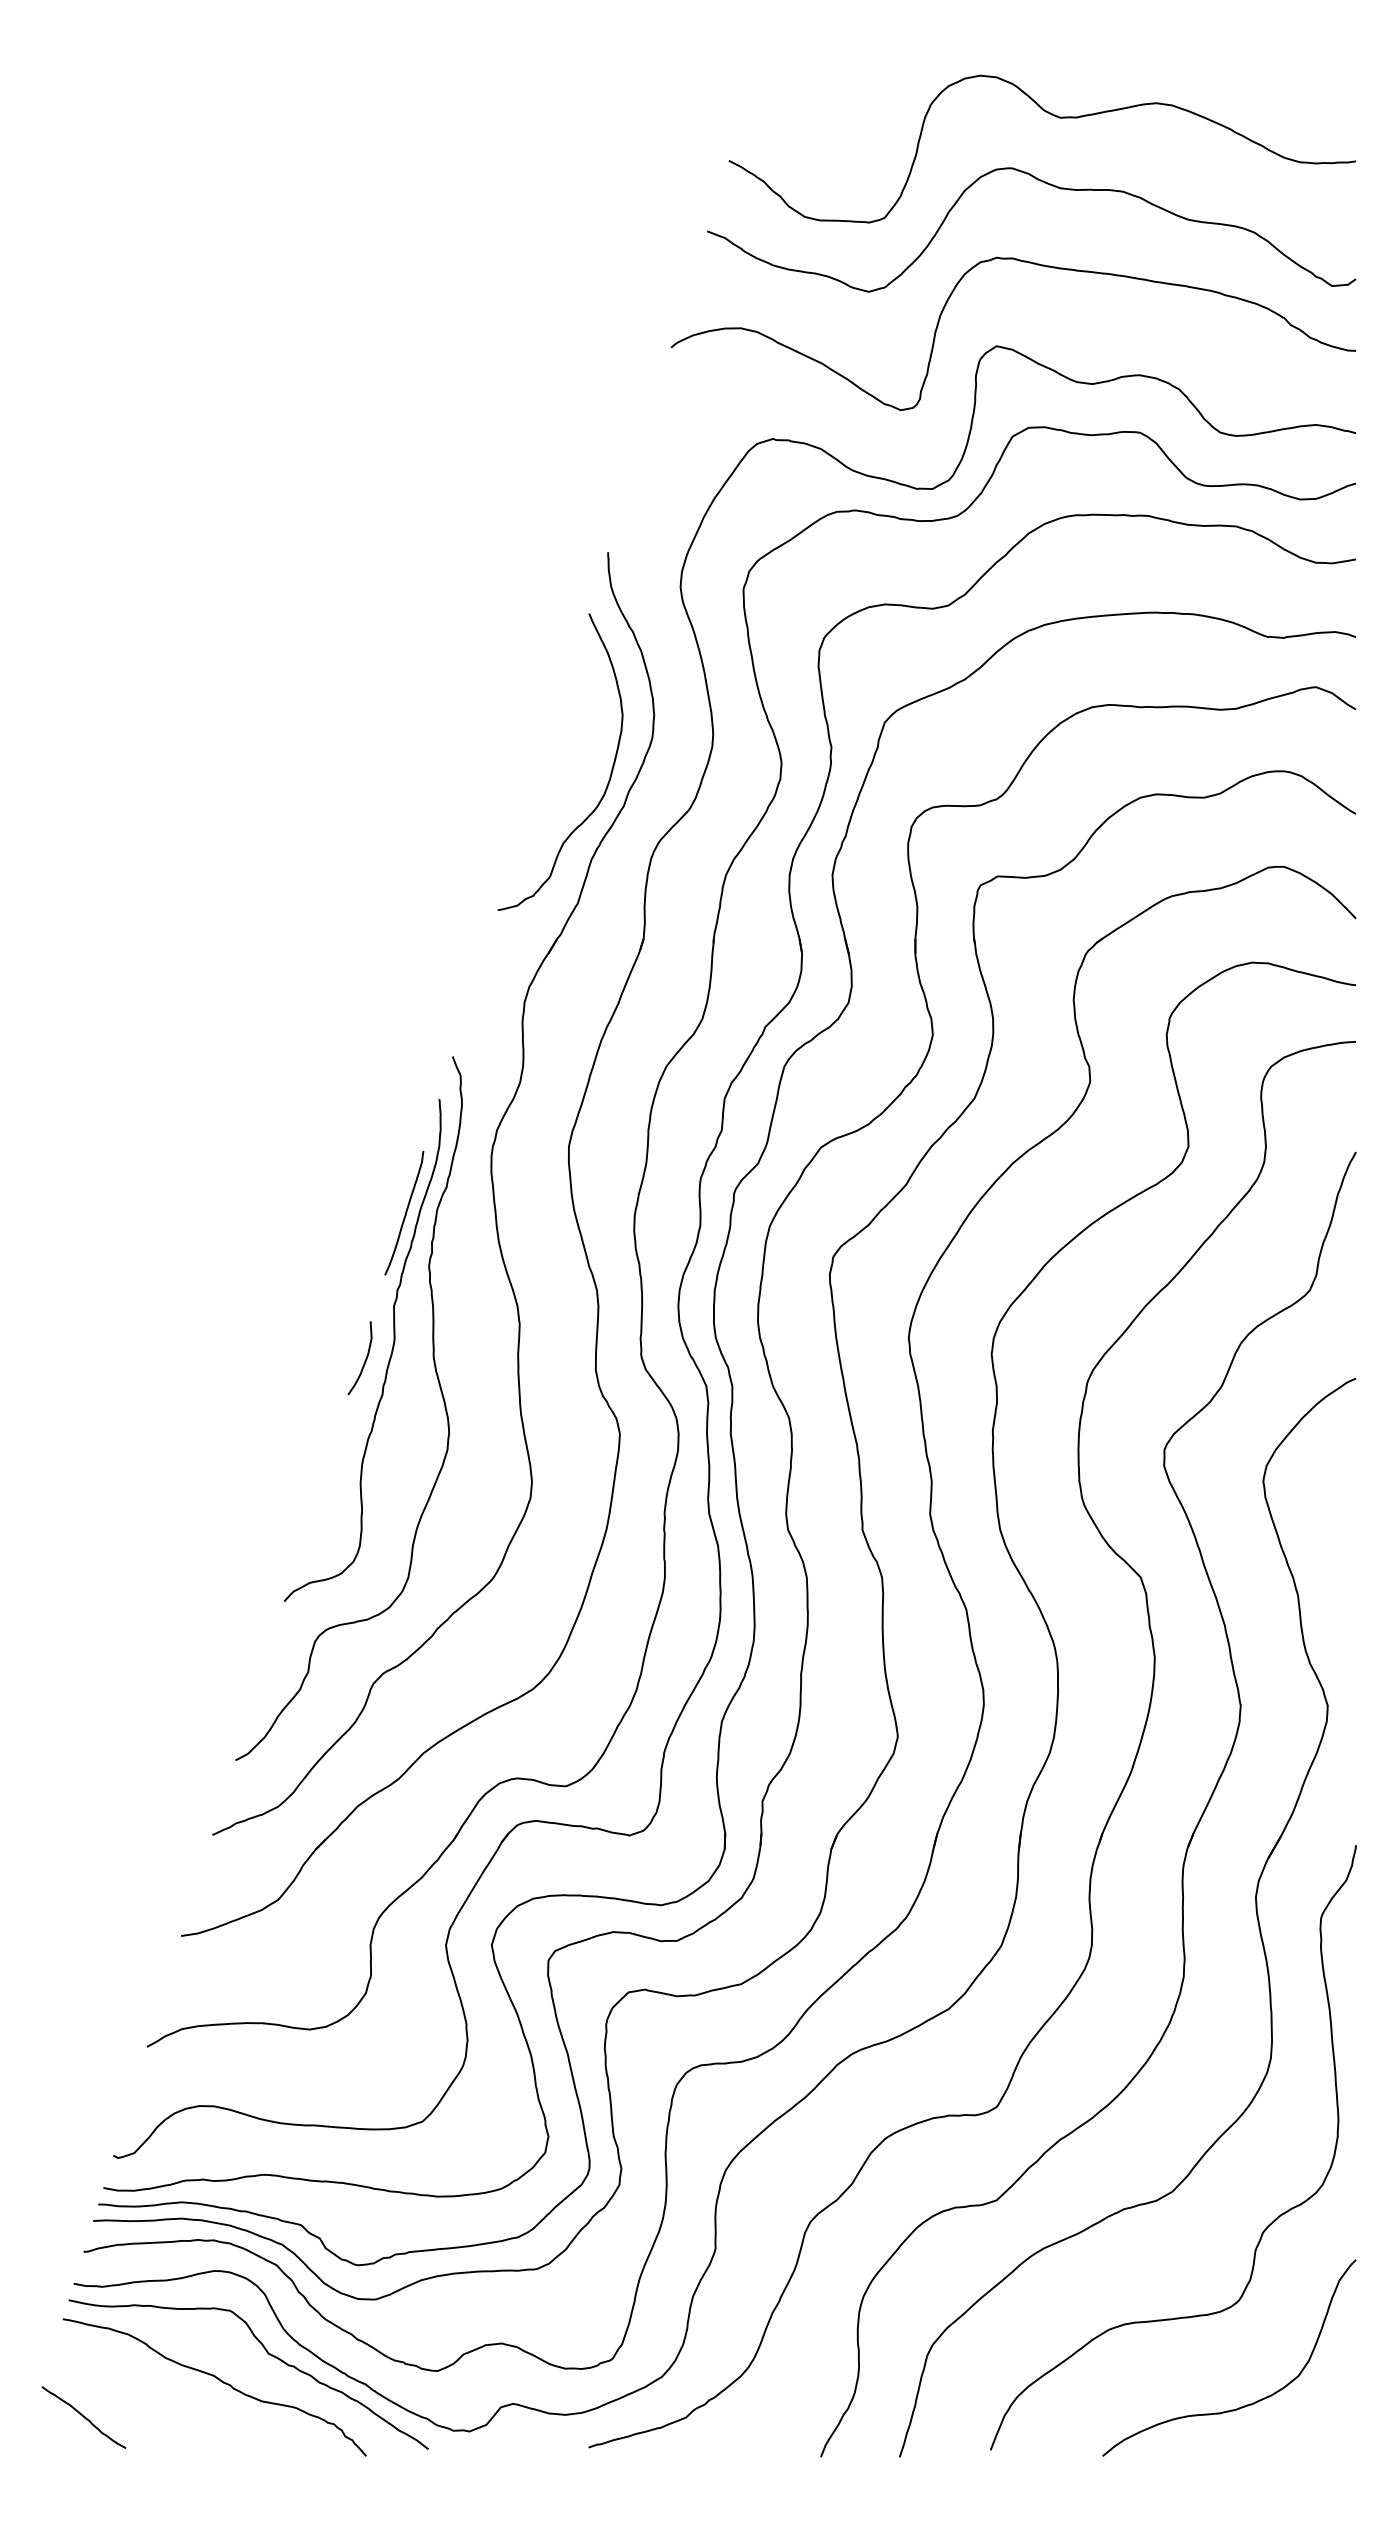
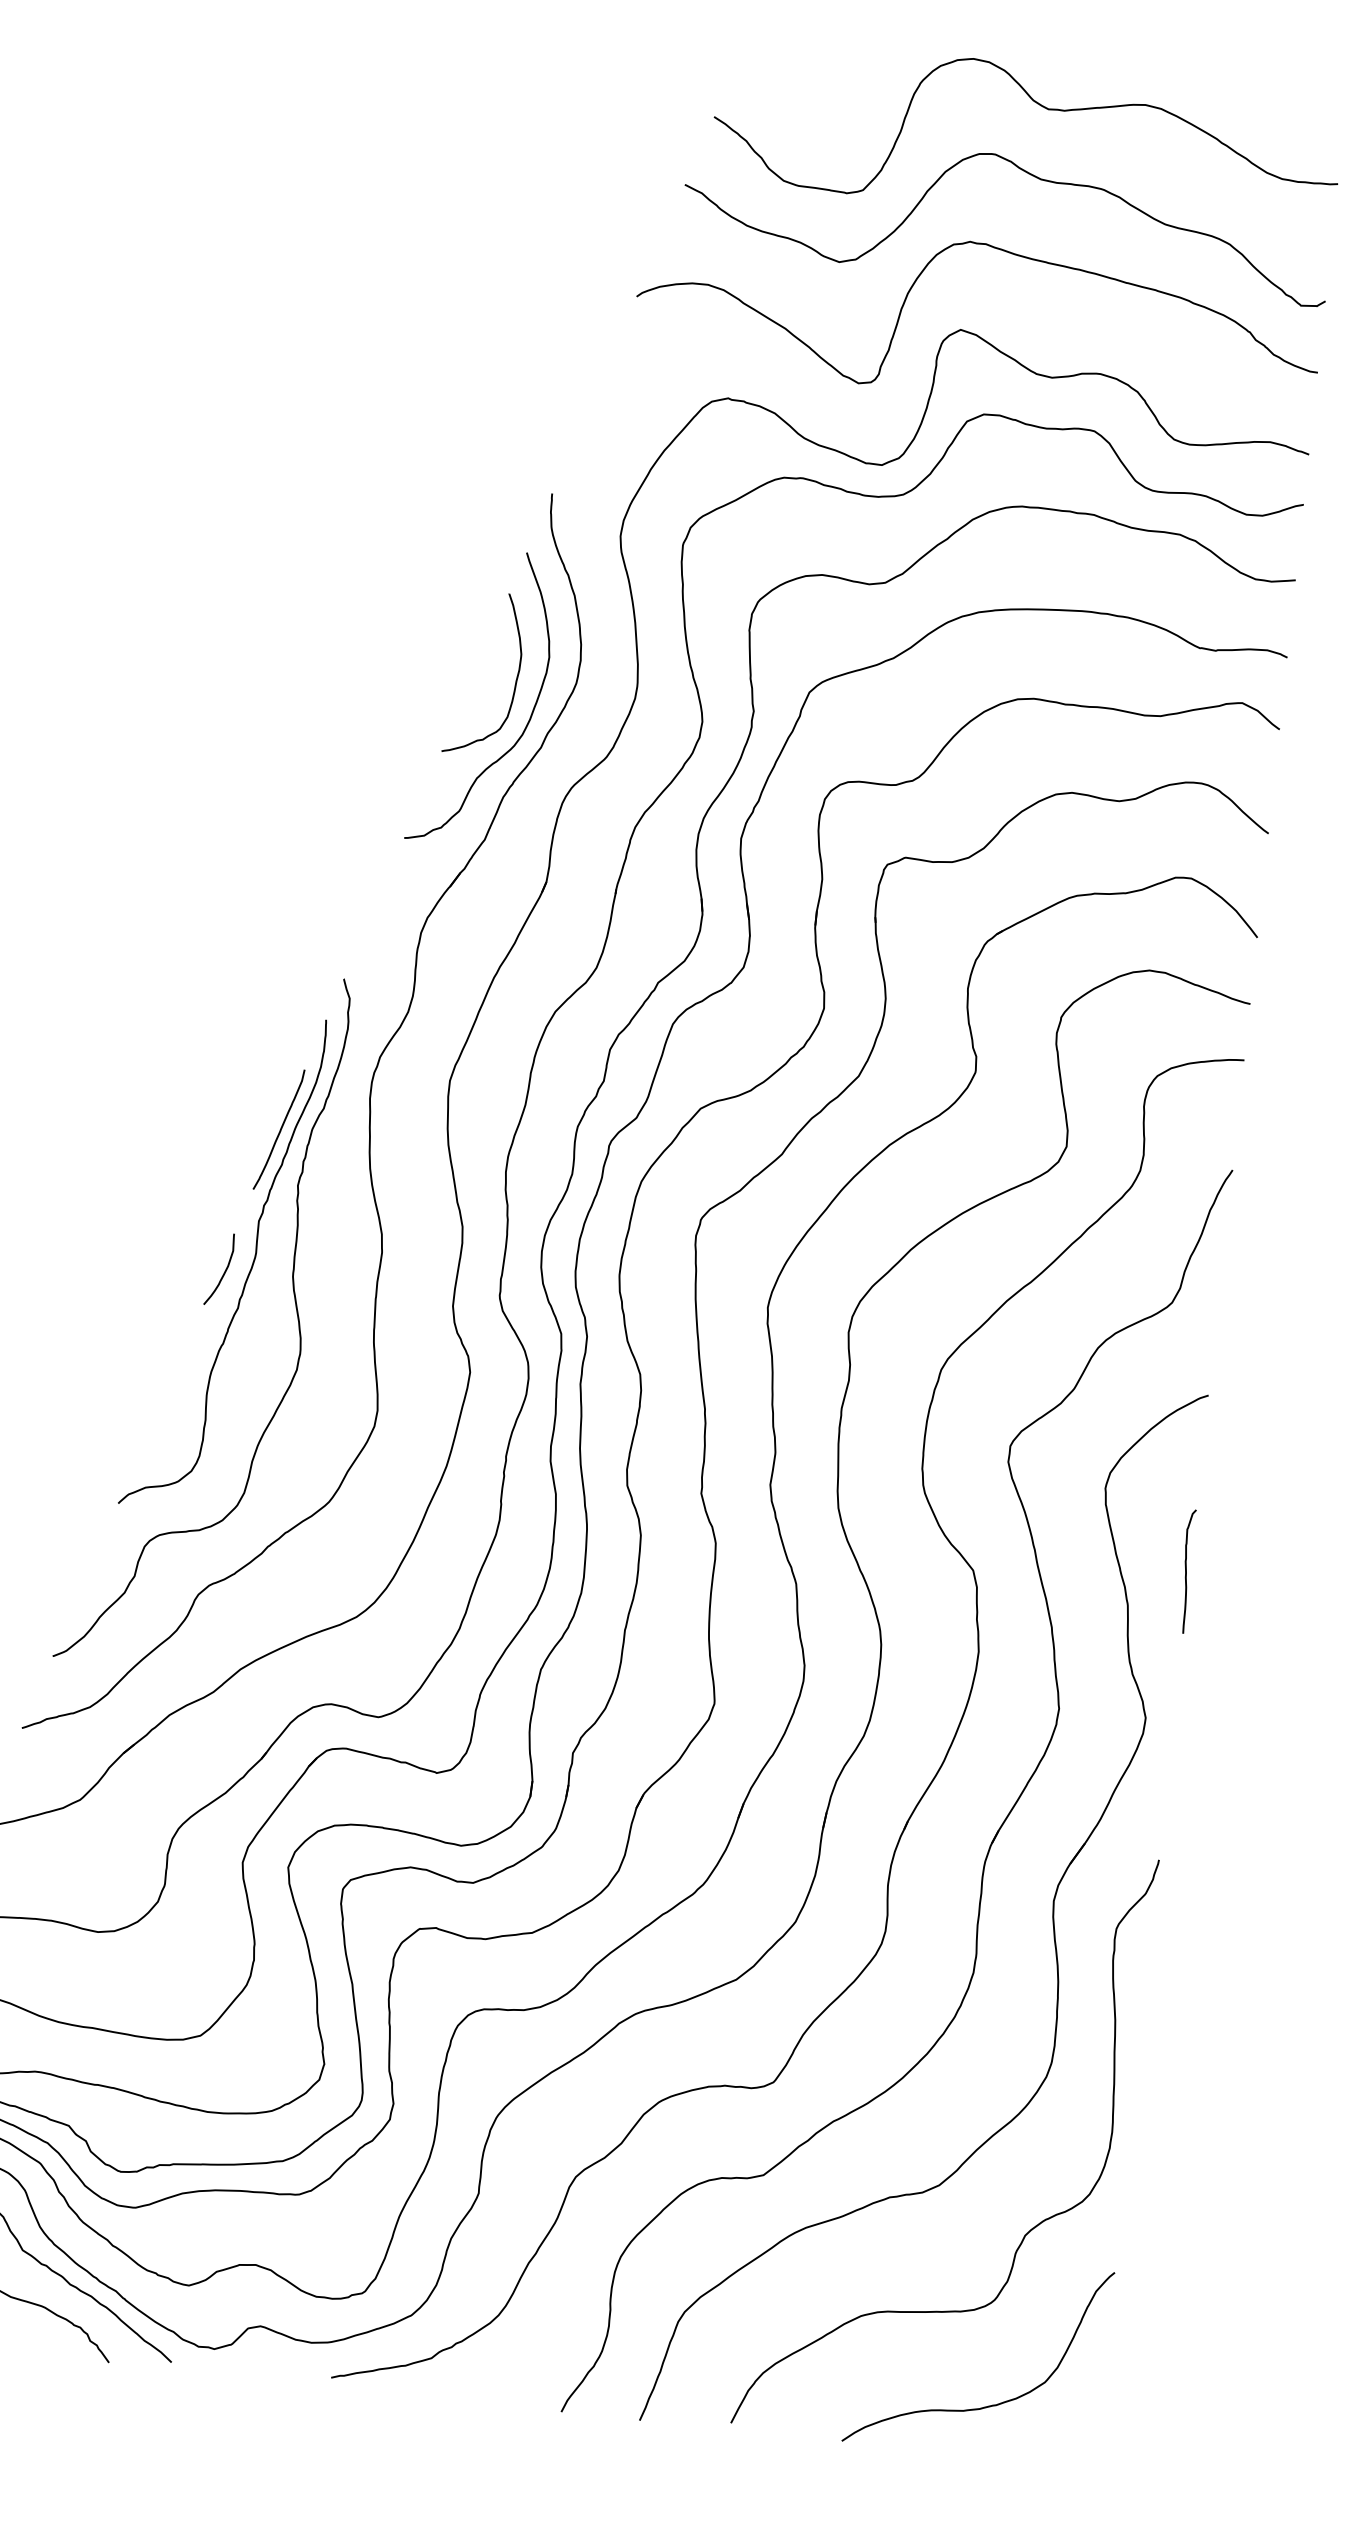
curve: (591, 741) -> (515, 680), added
curve: (1352, 1555) -> (1186, 1571), added

